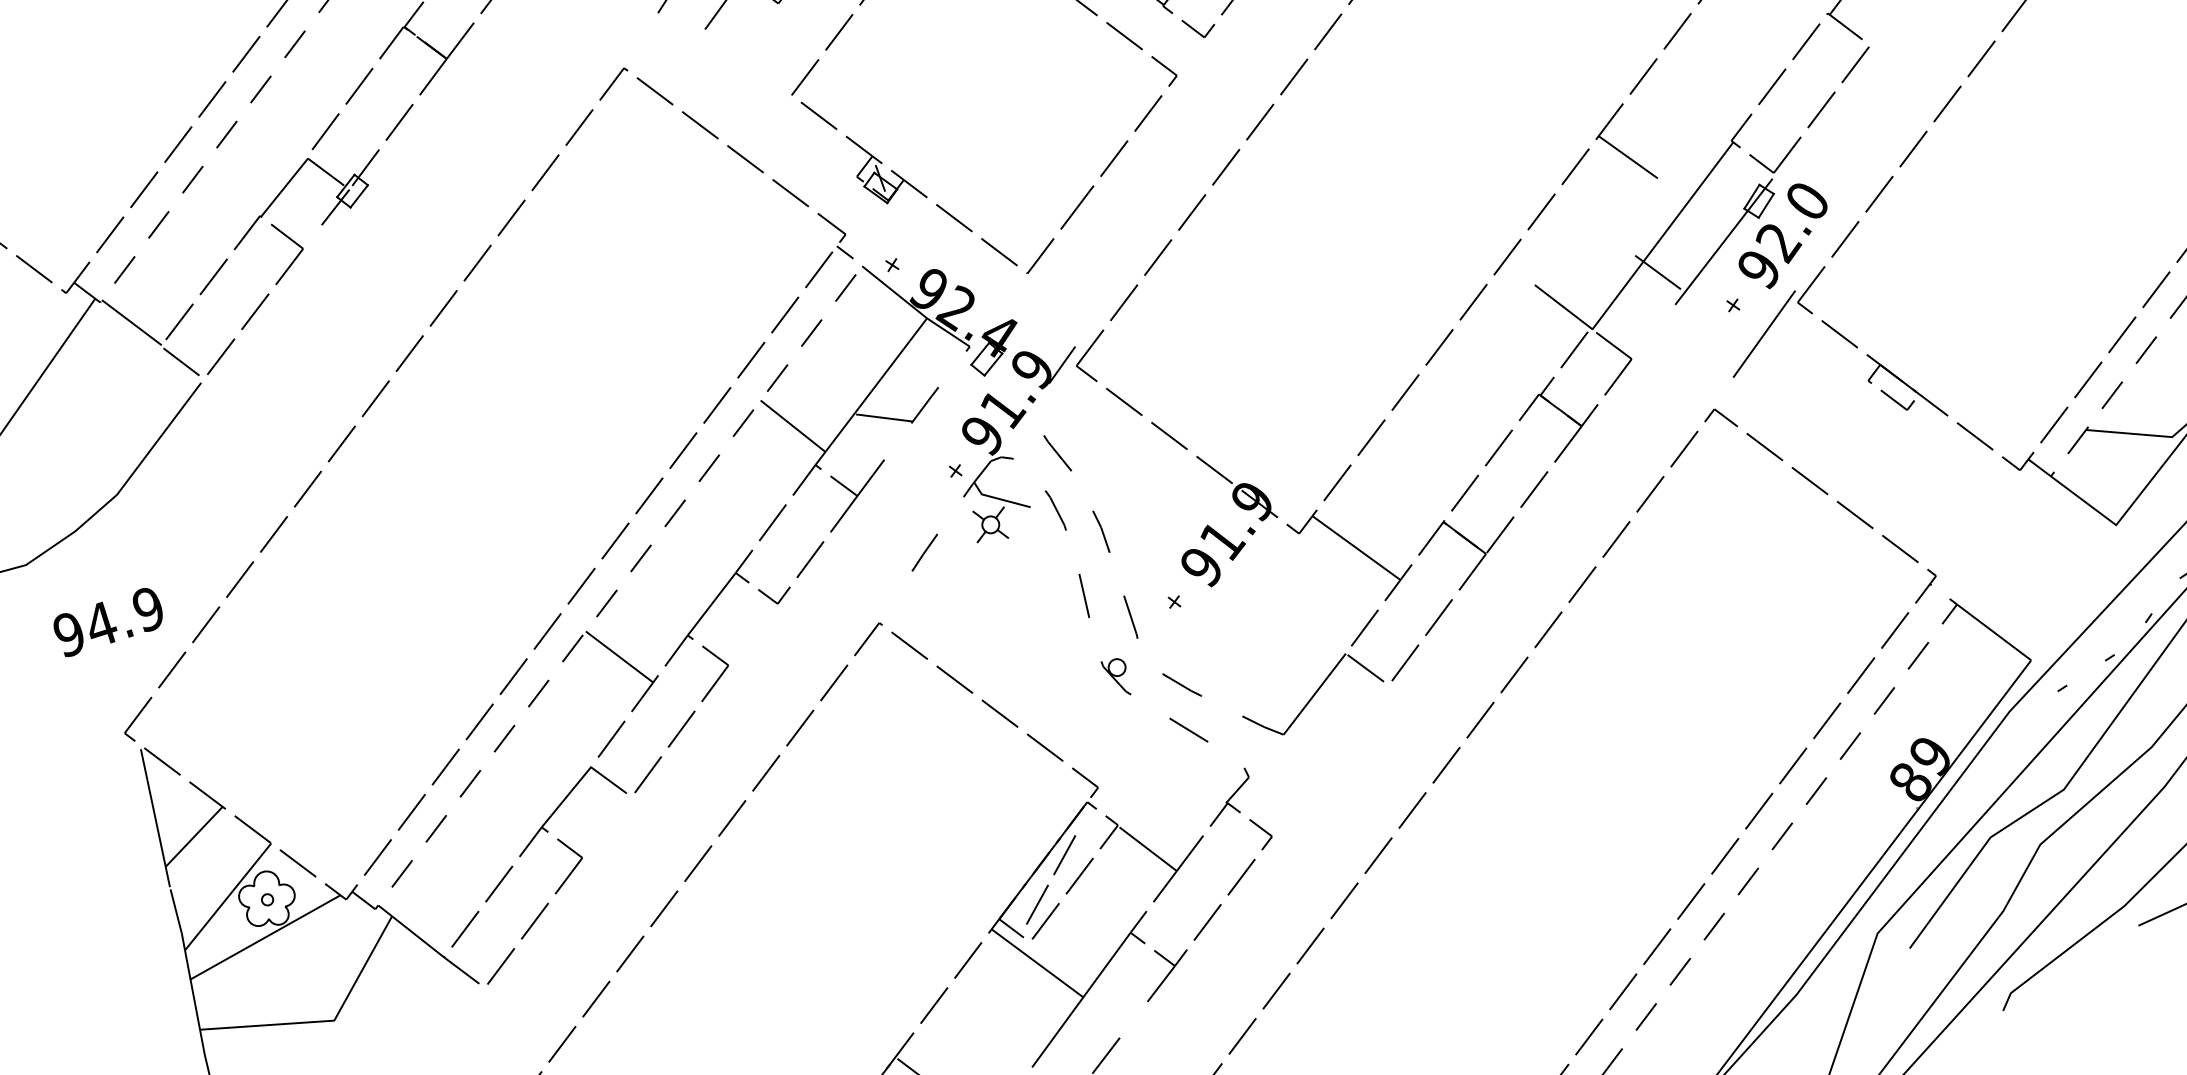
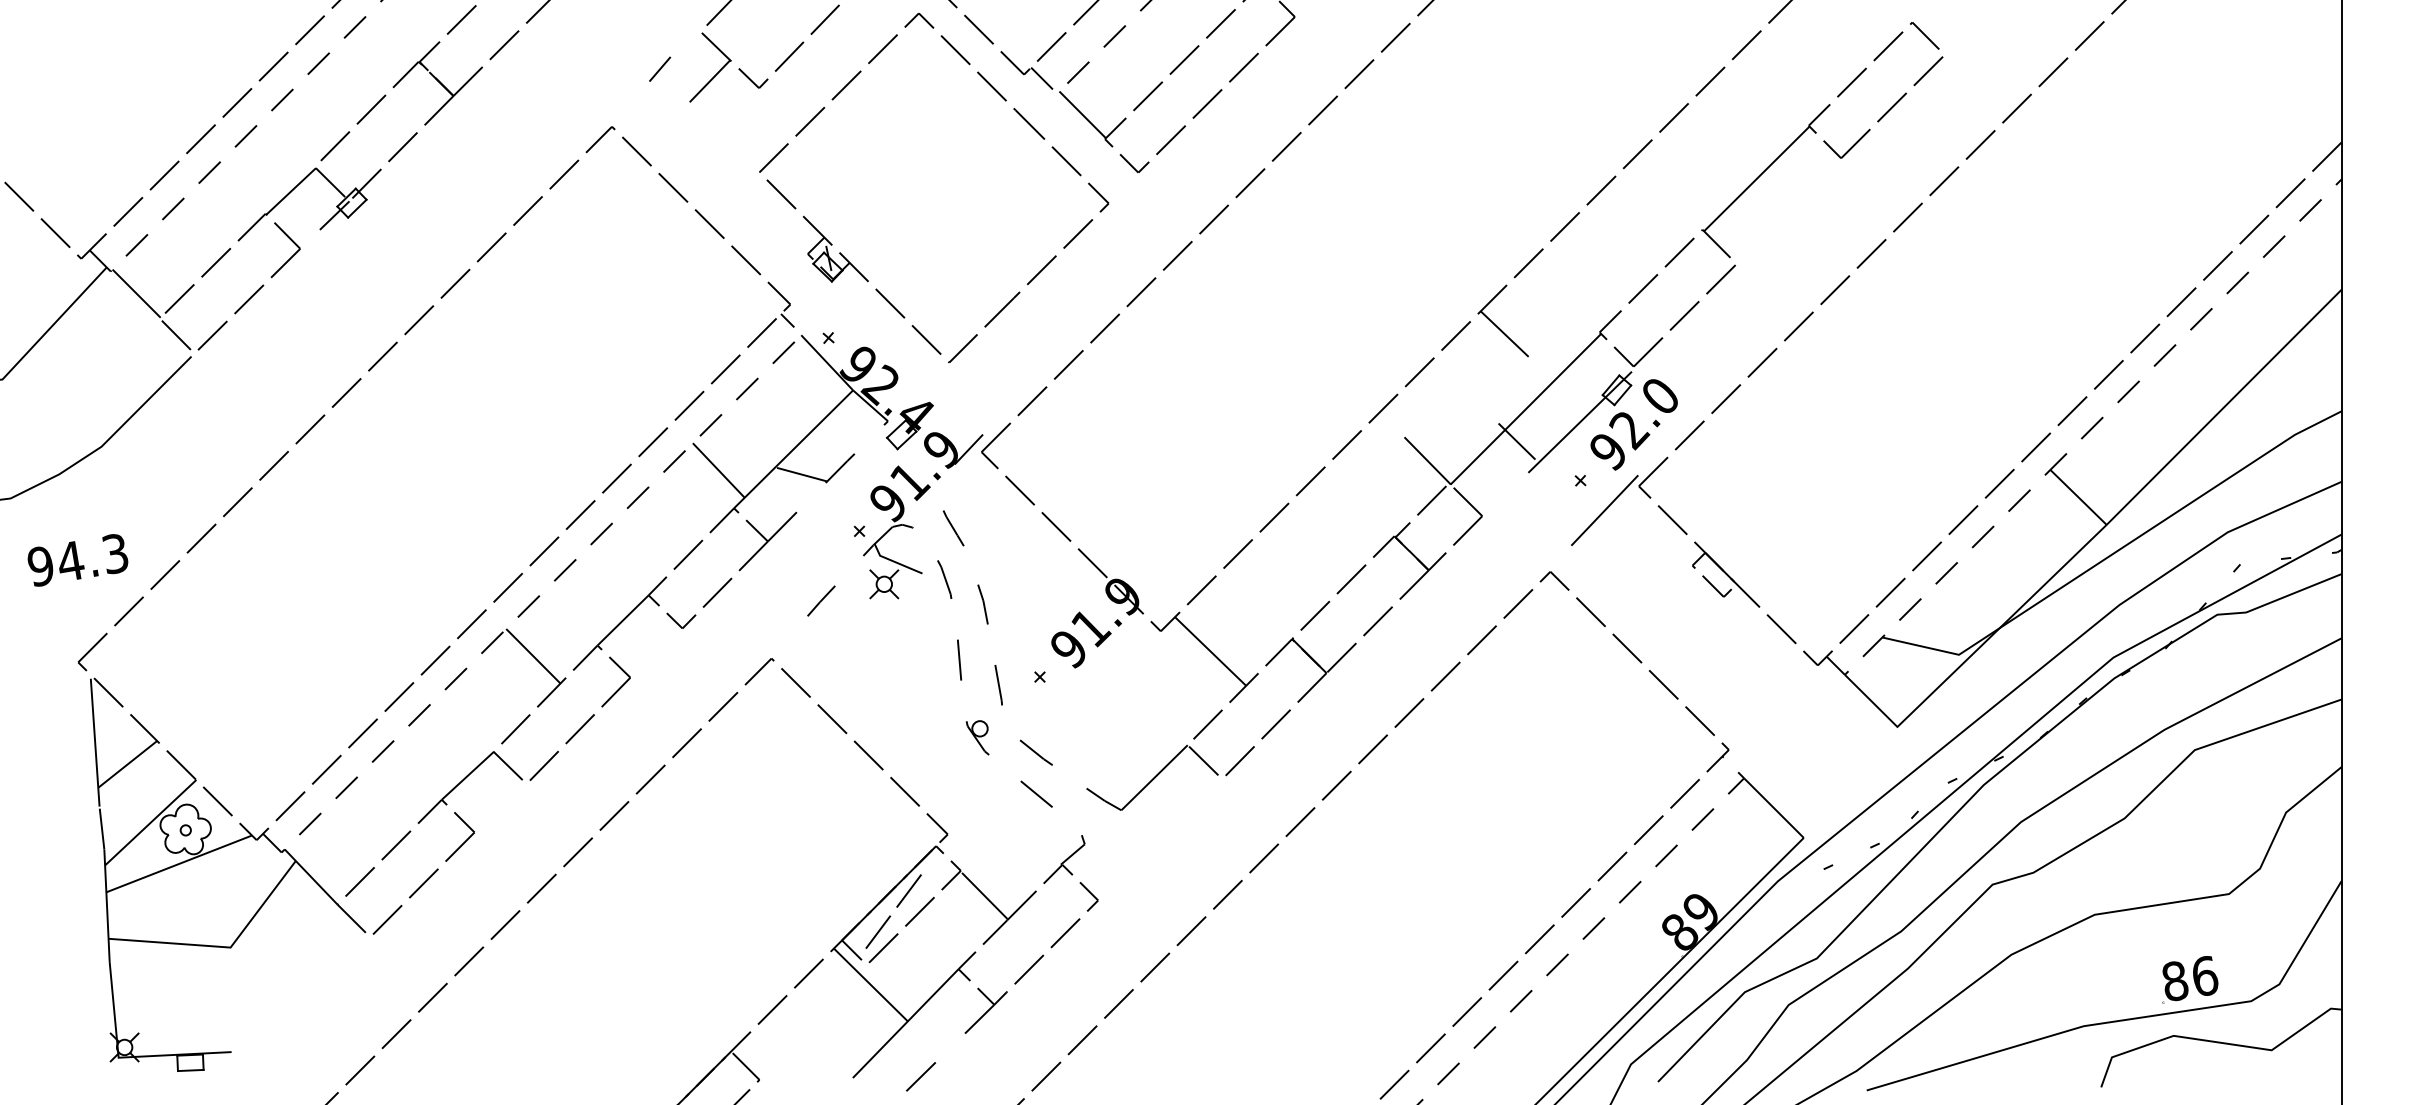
text: (148, 608) -> (115, 553), 94.9 -> 94.3

